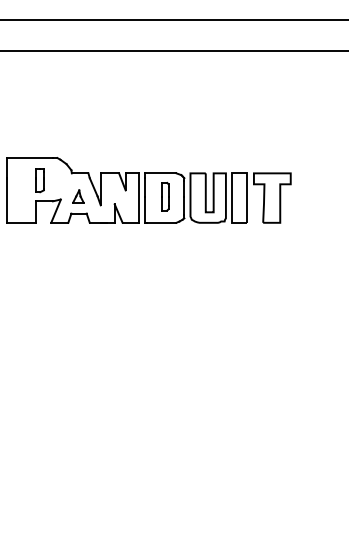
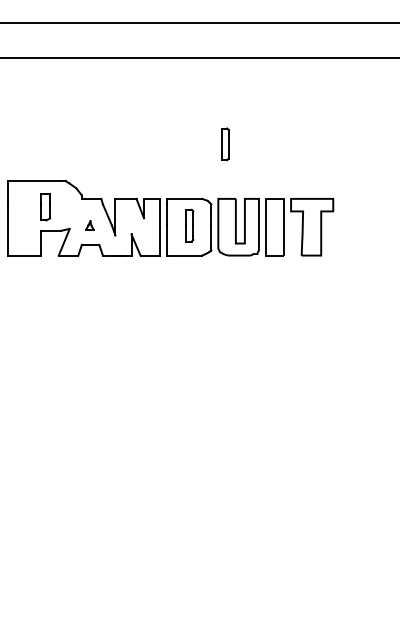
part: (196, 125) -> (225, 144), added
part: (78, 196) -> (89, 225), size x0.6

